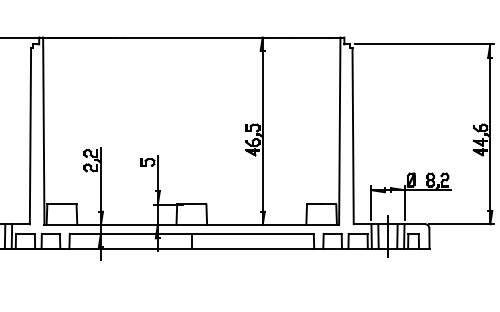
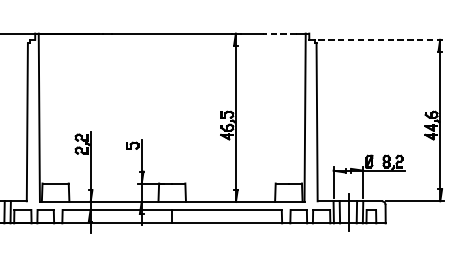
line: (311, 37) -> (279, 33), solid -> dashed
line: (424, 44) -> (381, 39), solid -> dashed

